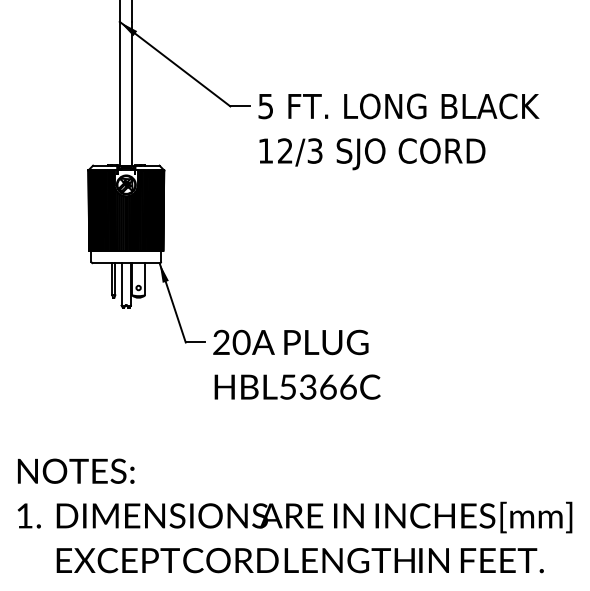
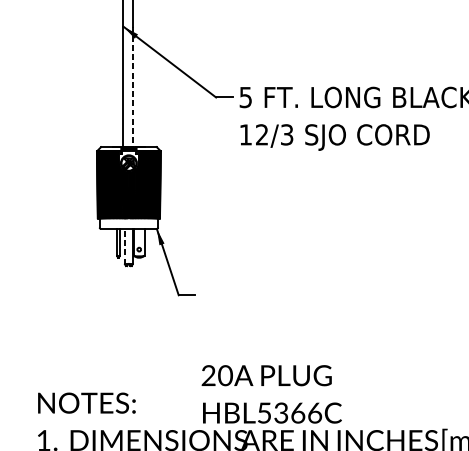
line: (131, 93) -> (133, 86), solid -> dashed
line: (121, 283) -> (124, 245), solid -> dashed
text: (296, 364) -> (271, 394), moved

